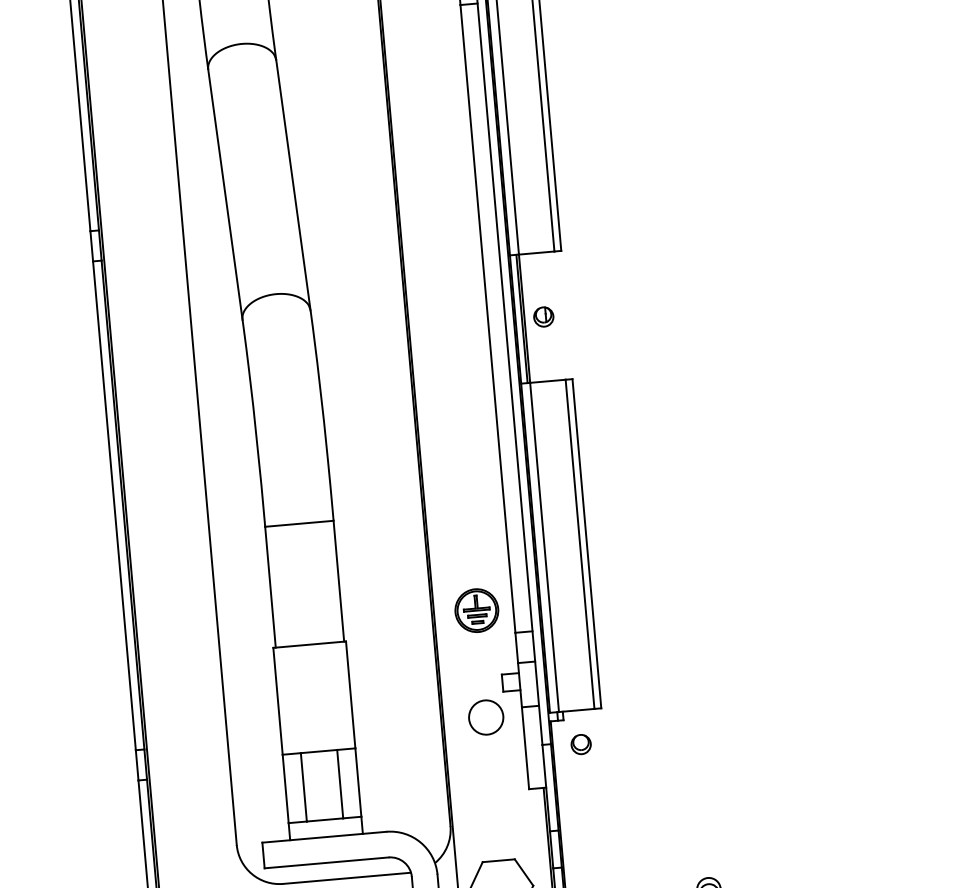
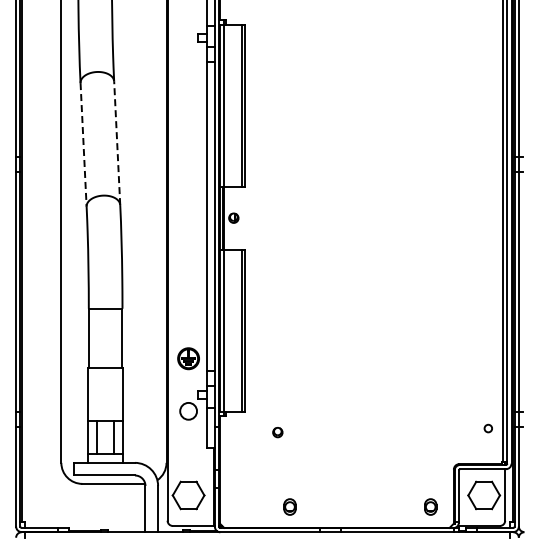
line: (294, 185) -> (117, 143), solid -> dashed
line: (225, 193) -> (83, 144), solid -> dashed
part: (580, 744) -> (277, 432), moved

